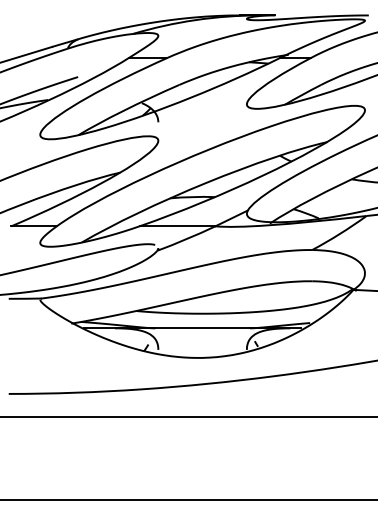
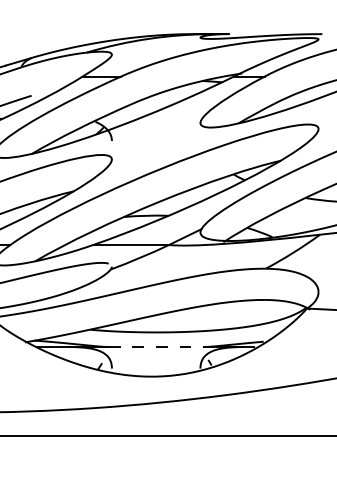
line: (203, 328) -> (157, 347), solid -> dashed

